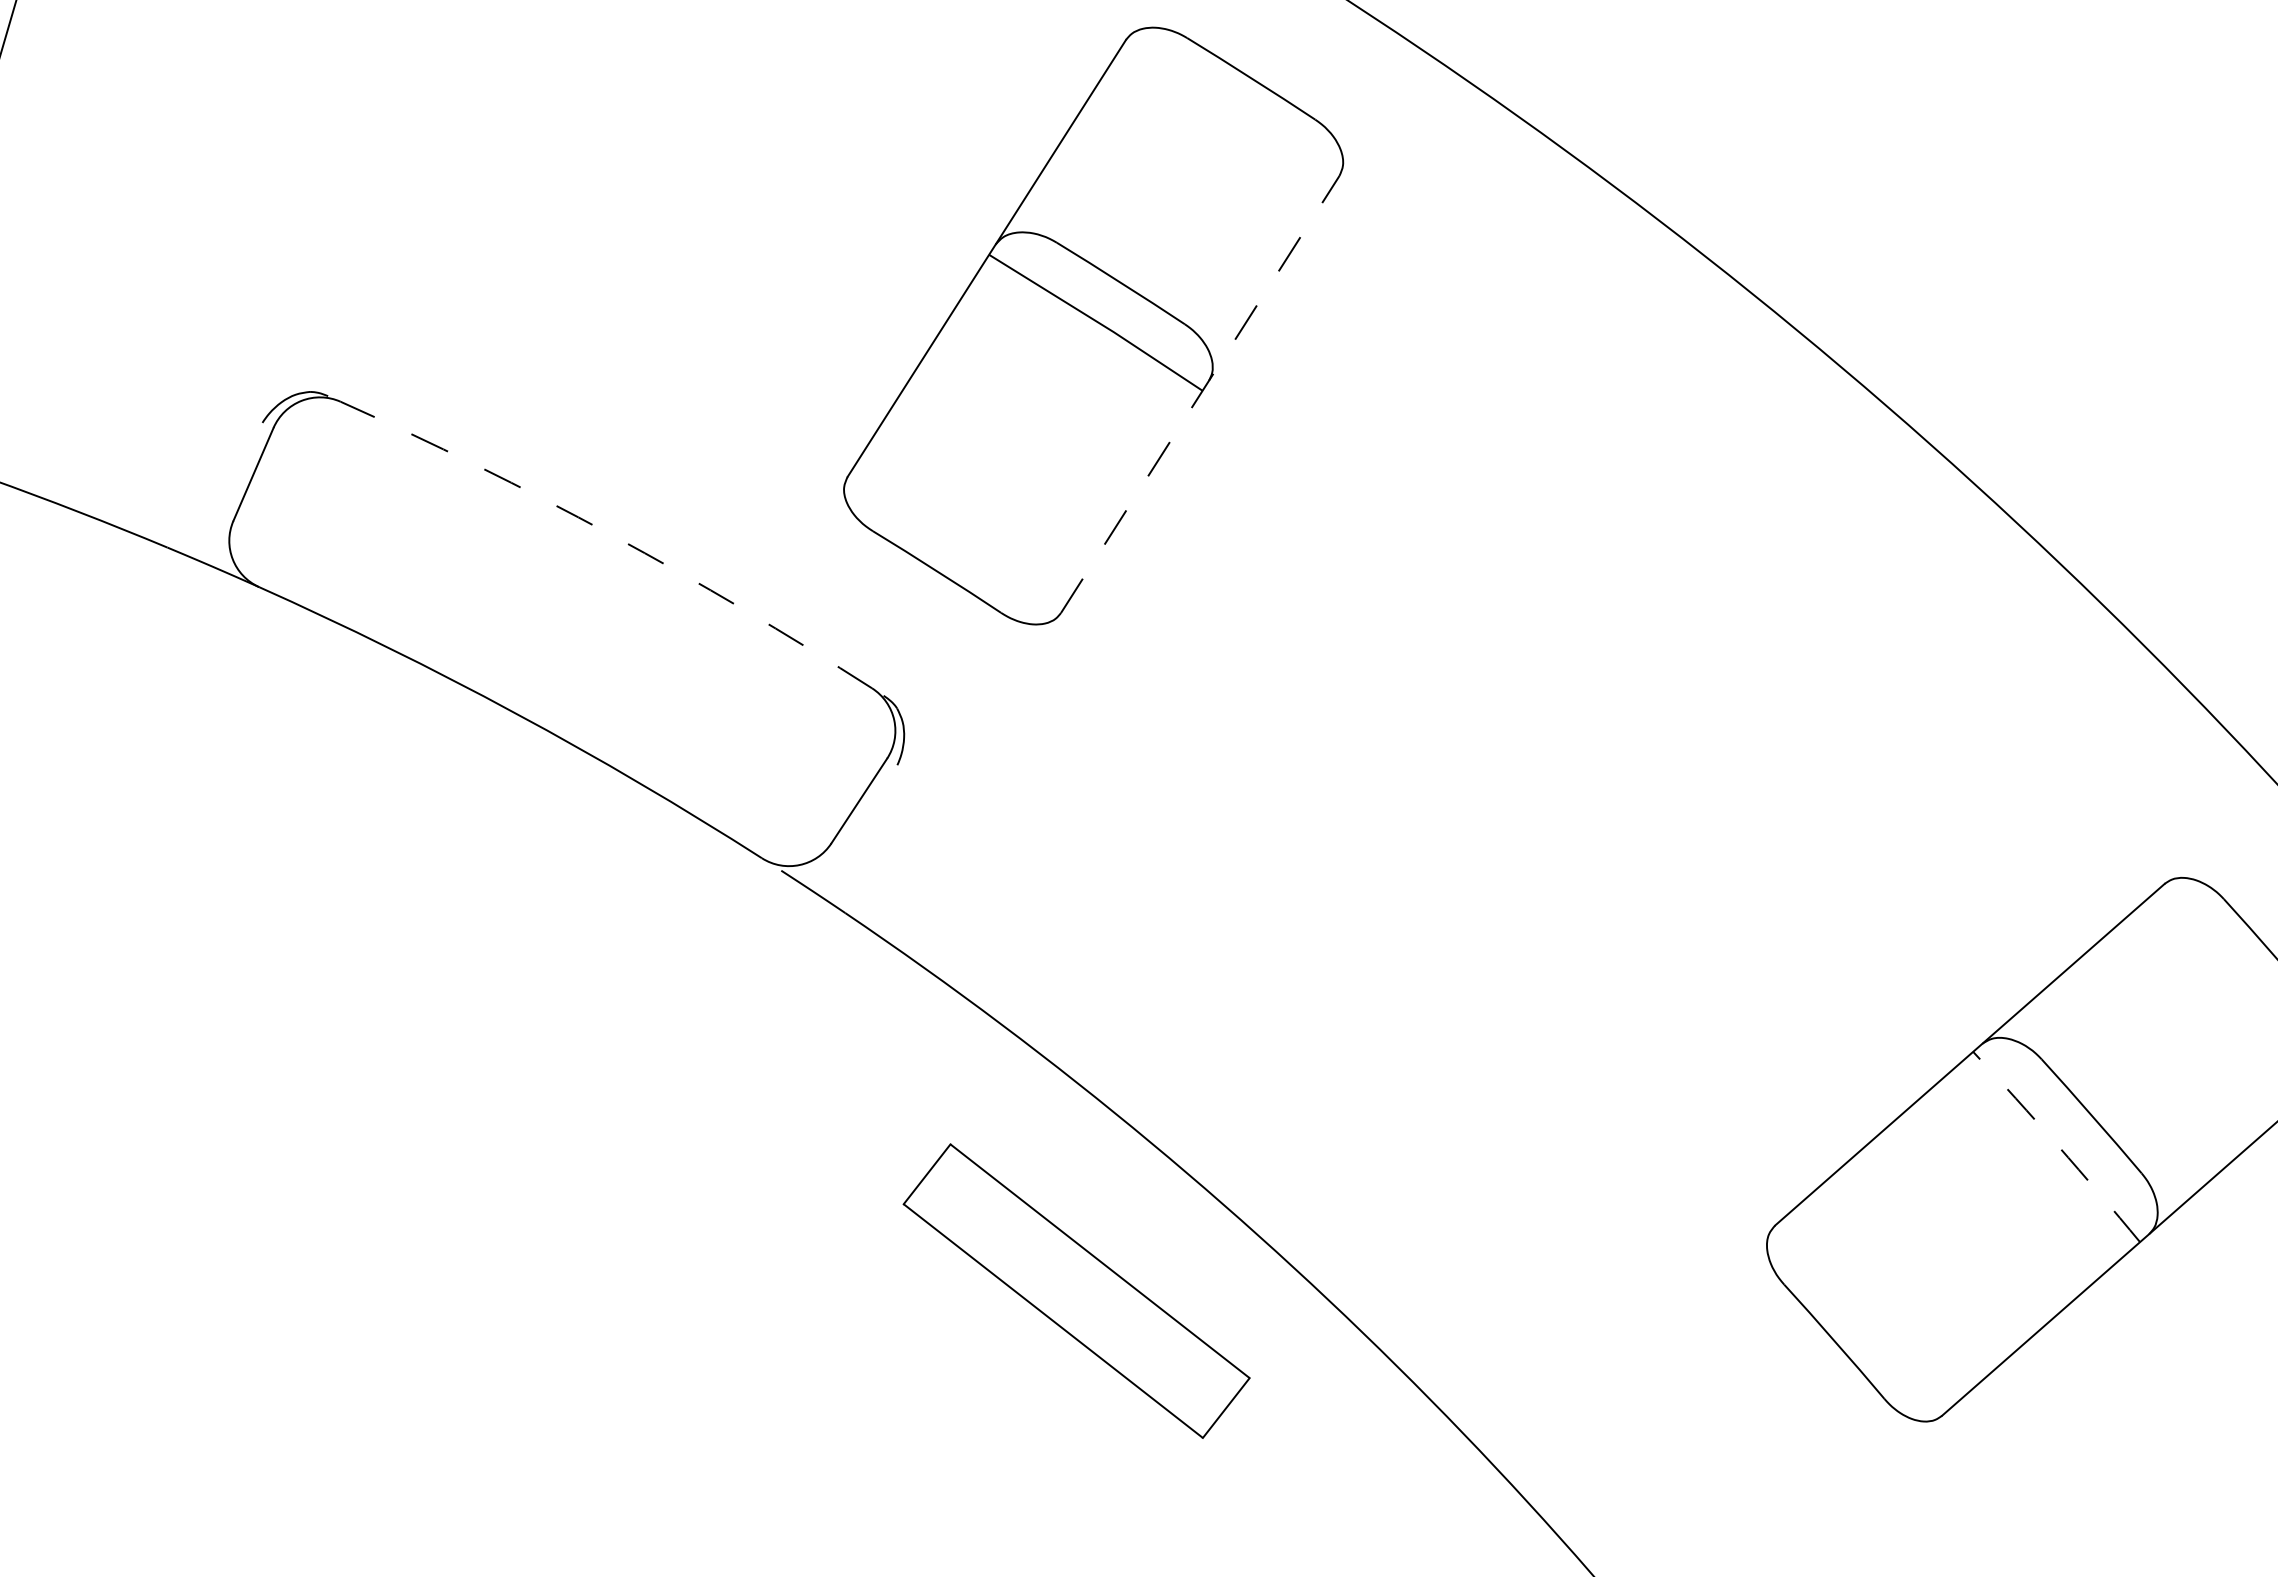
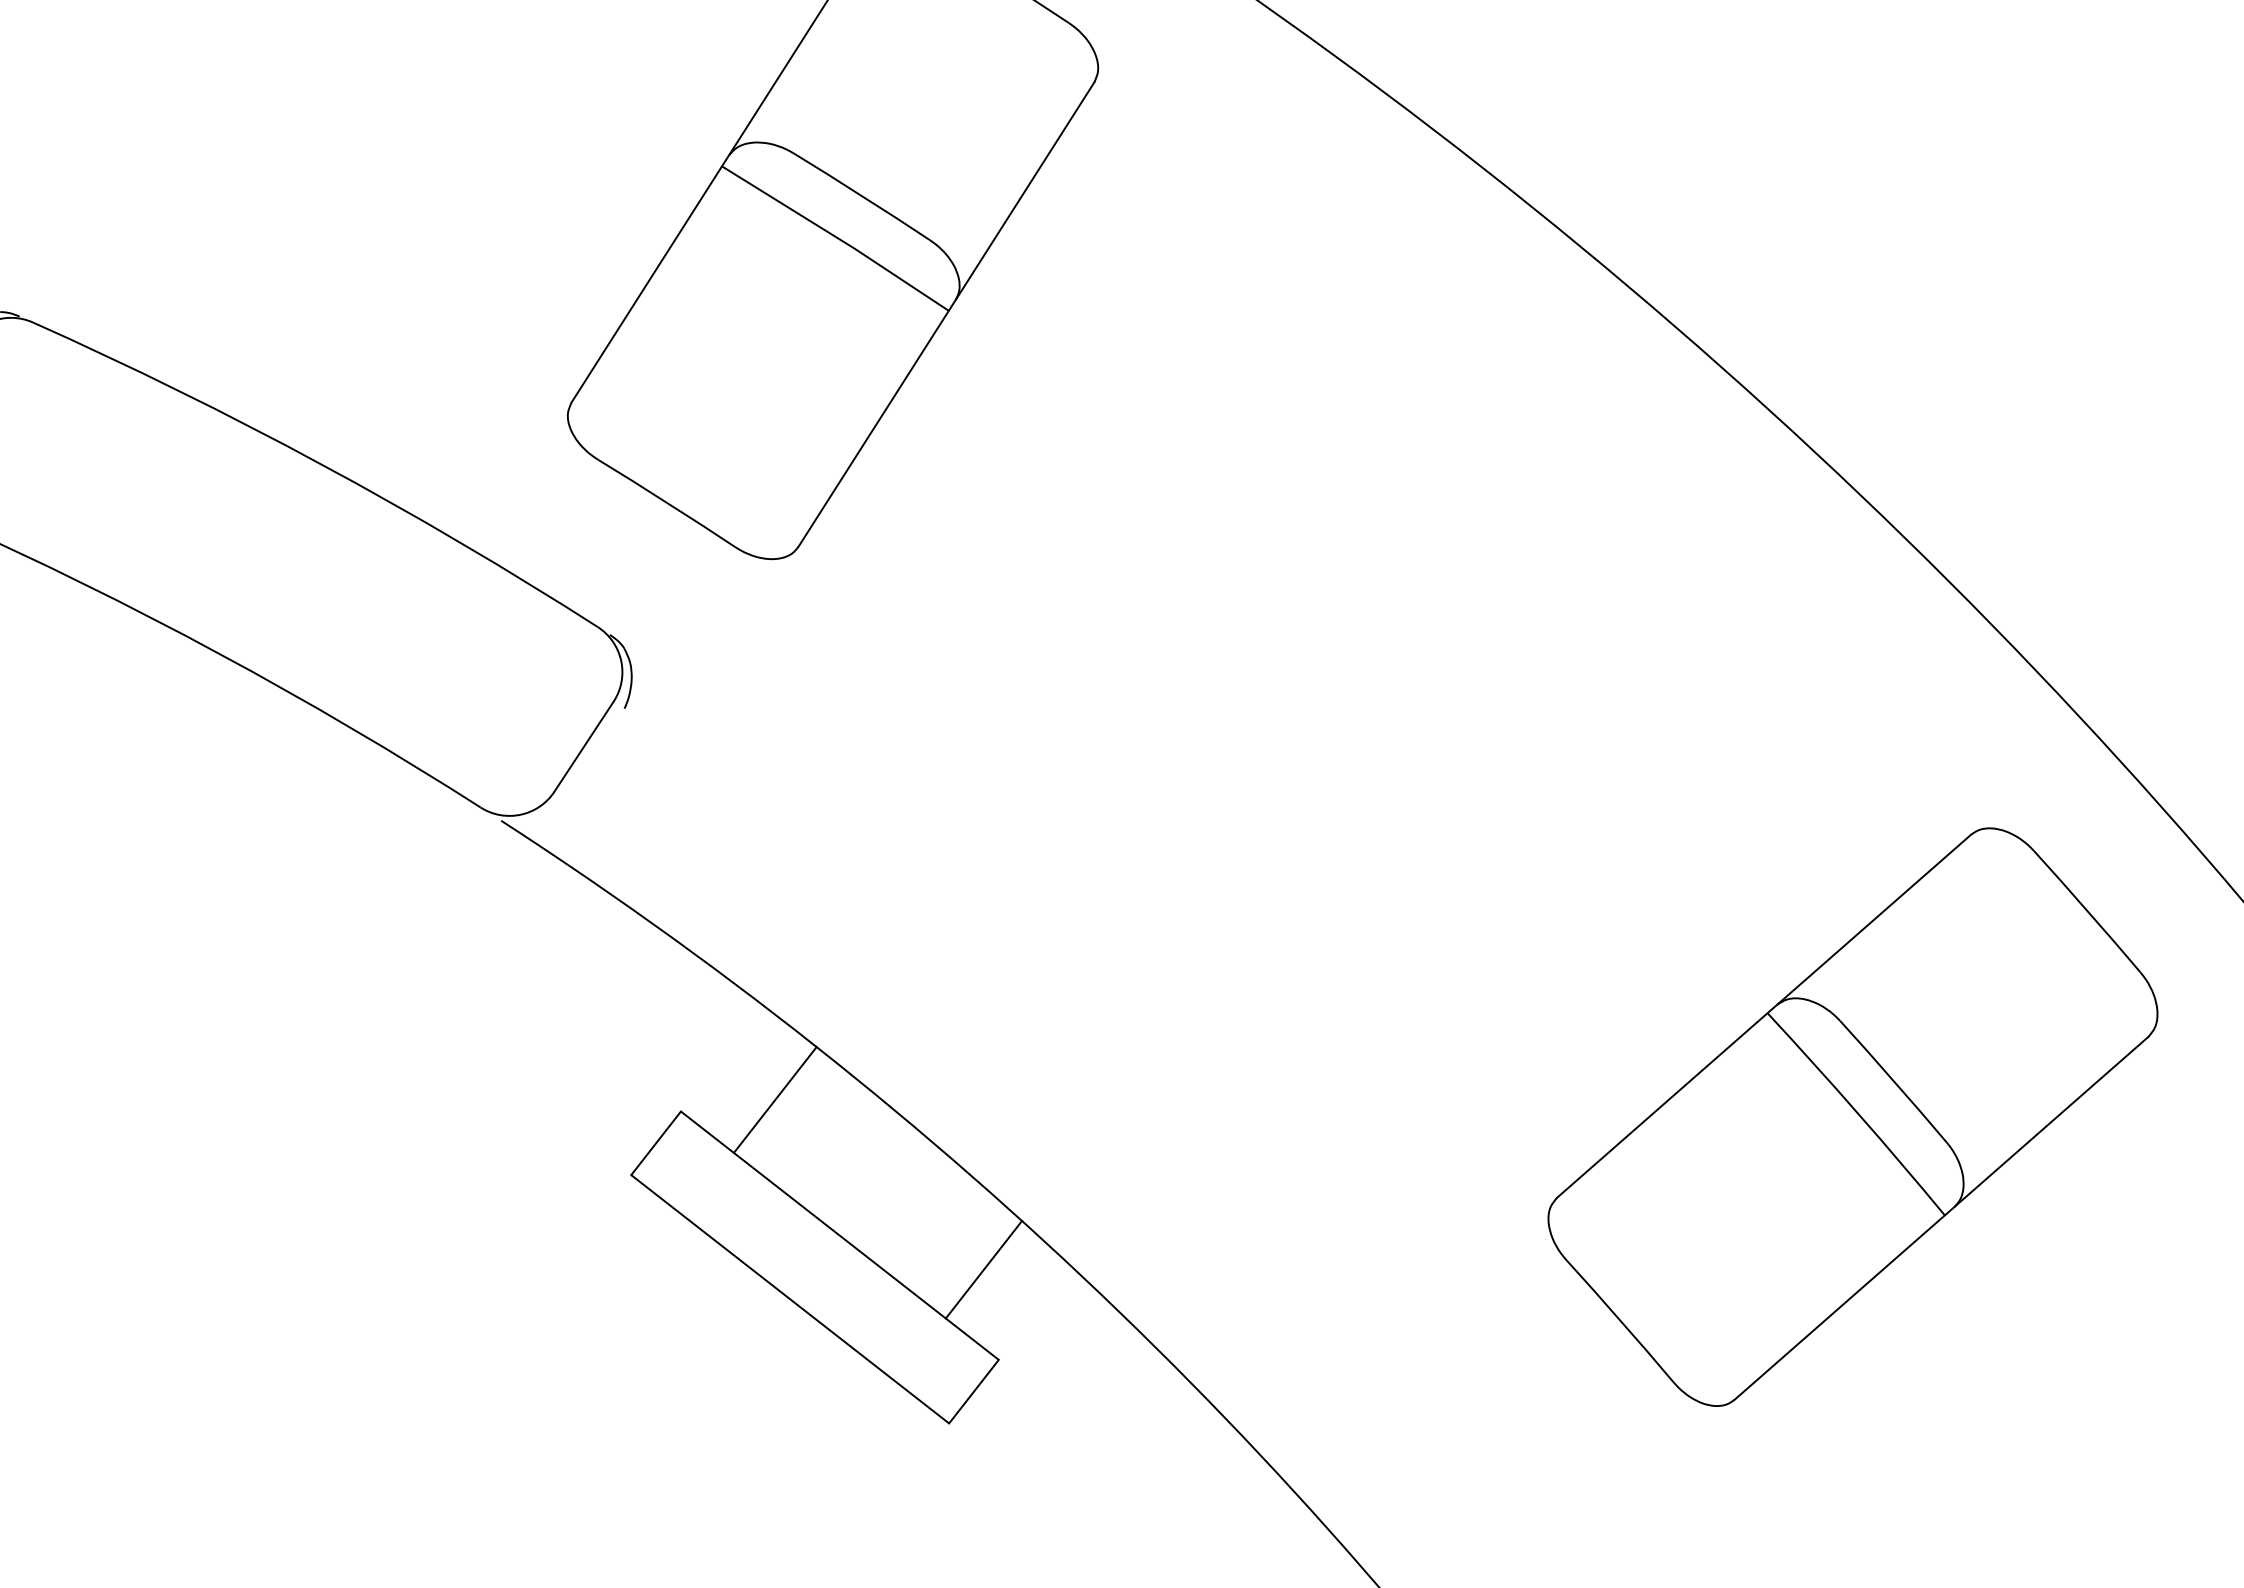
line: (1200, 394) -> (946, 314), dashed -> solid
arc: (611, 535) -> (320, 464), dashed -> solid
line: (1039, 1133) -> (775, 1099), added
arc: (2057, 1145) -> (1857, 1112), dashed -> solid
line: (1235, 1293) -> (983, 1269), added

